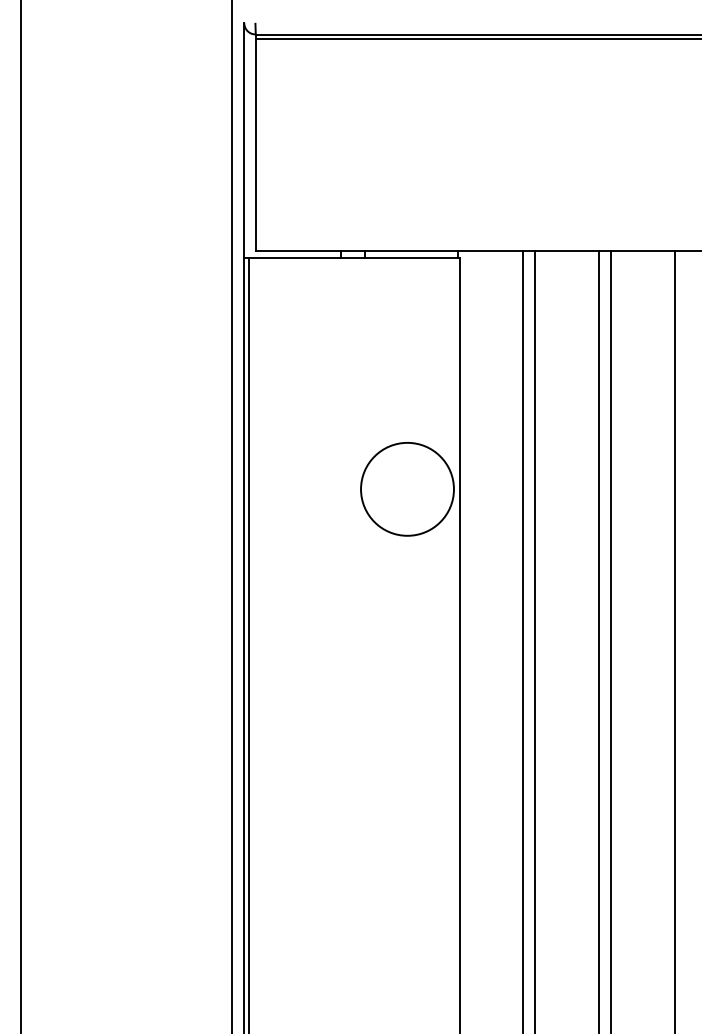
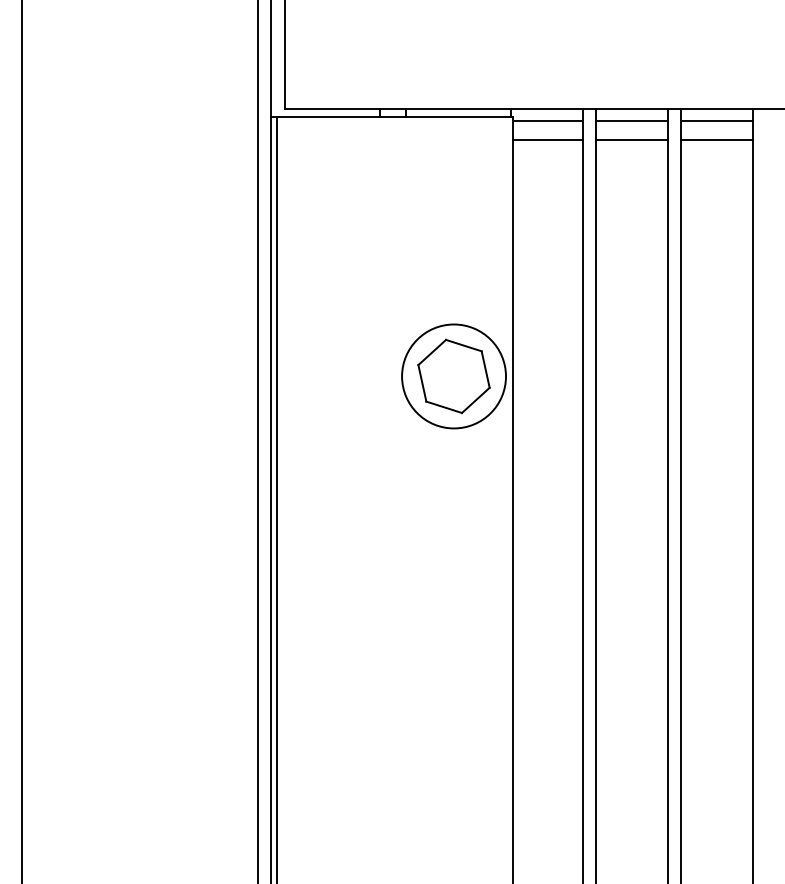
line: (491, 260) -> (547, 120), added
line: (566, 260) -> (631, 120), added
line: (642, 260) -> (716, 120), added
line: (491, 278) -> (547, 140), added
line: (566, 278) -> (631, 140), added
line: (642, 278) -> (716, 140), added
part: (407, 489) -> (454, 376), added

